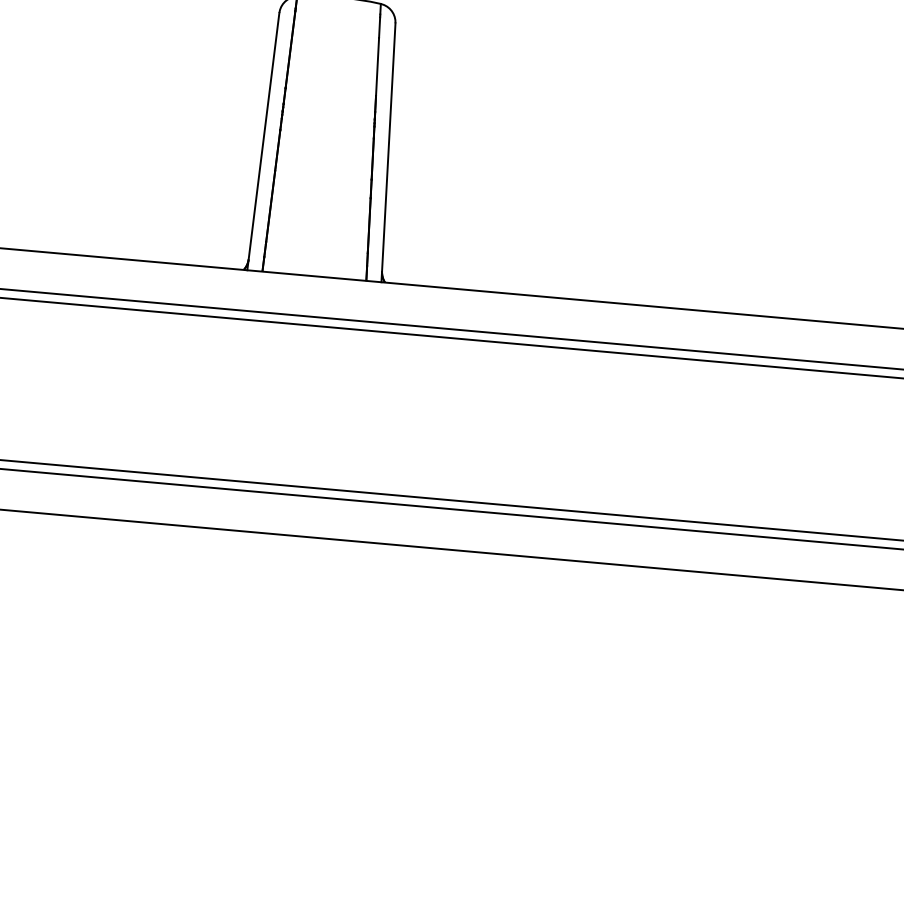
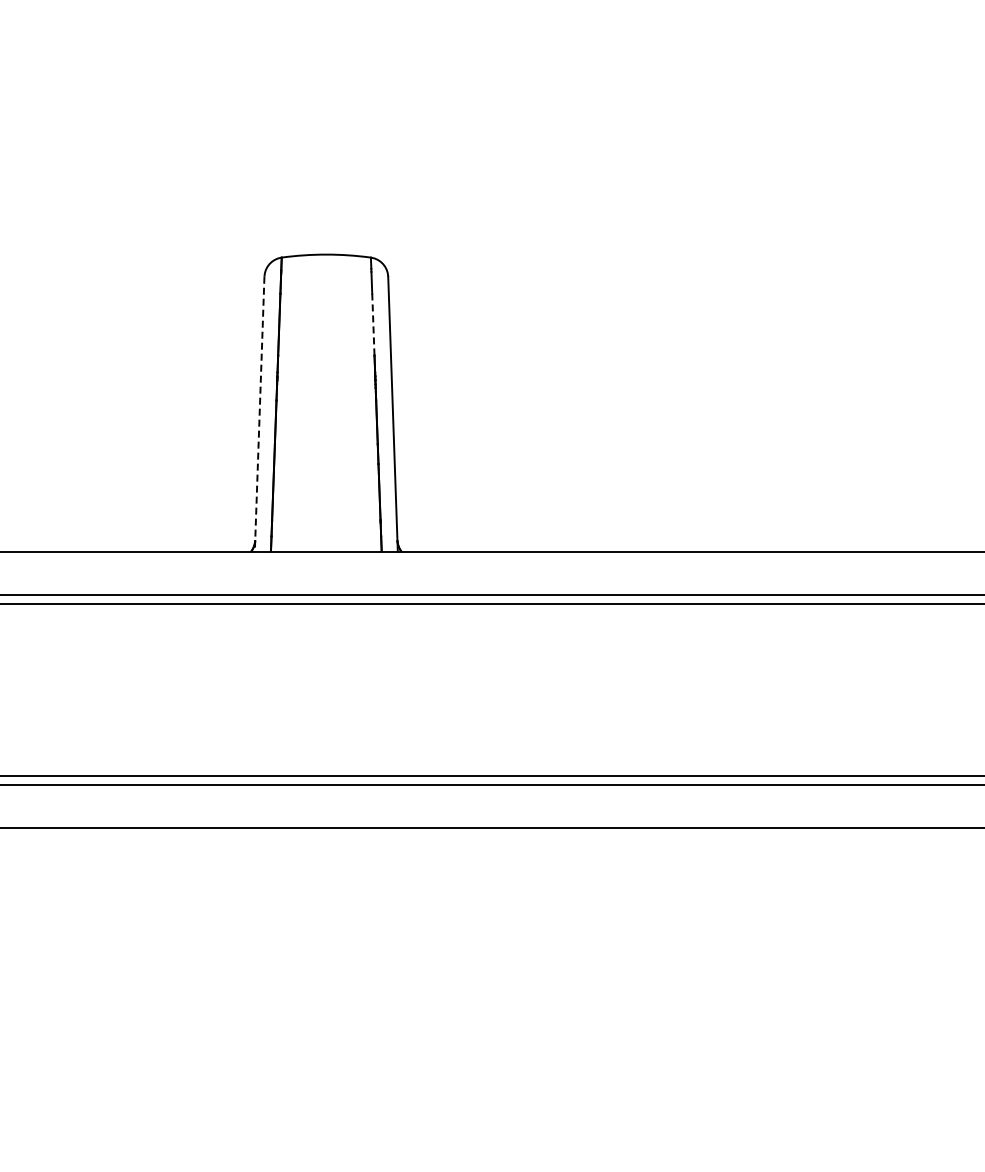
line: (377, 66) -> (373, 324), solid -> dashed
line: (263, 141) -> (259, 414), solid -> dashed

